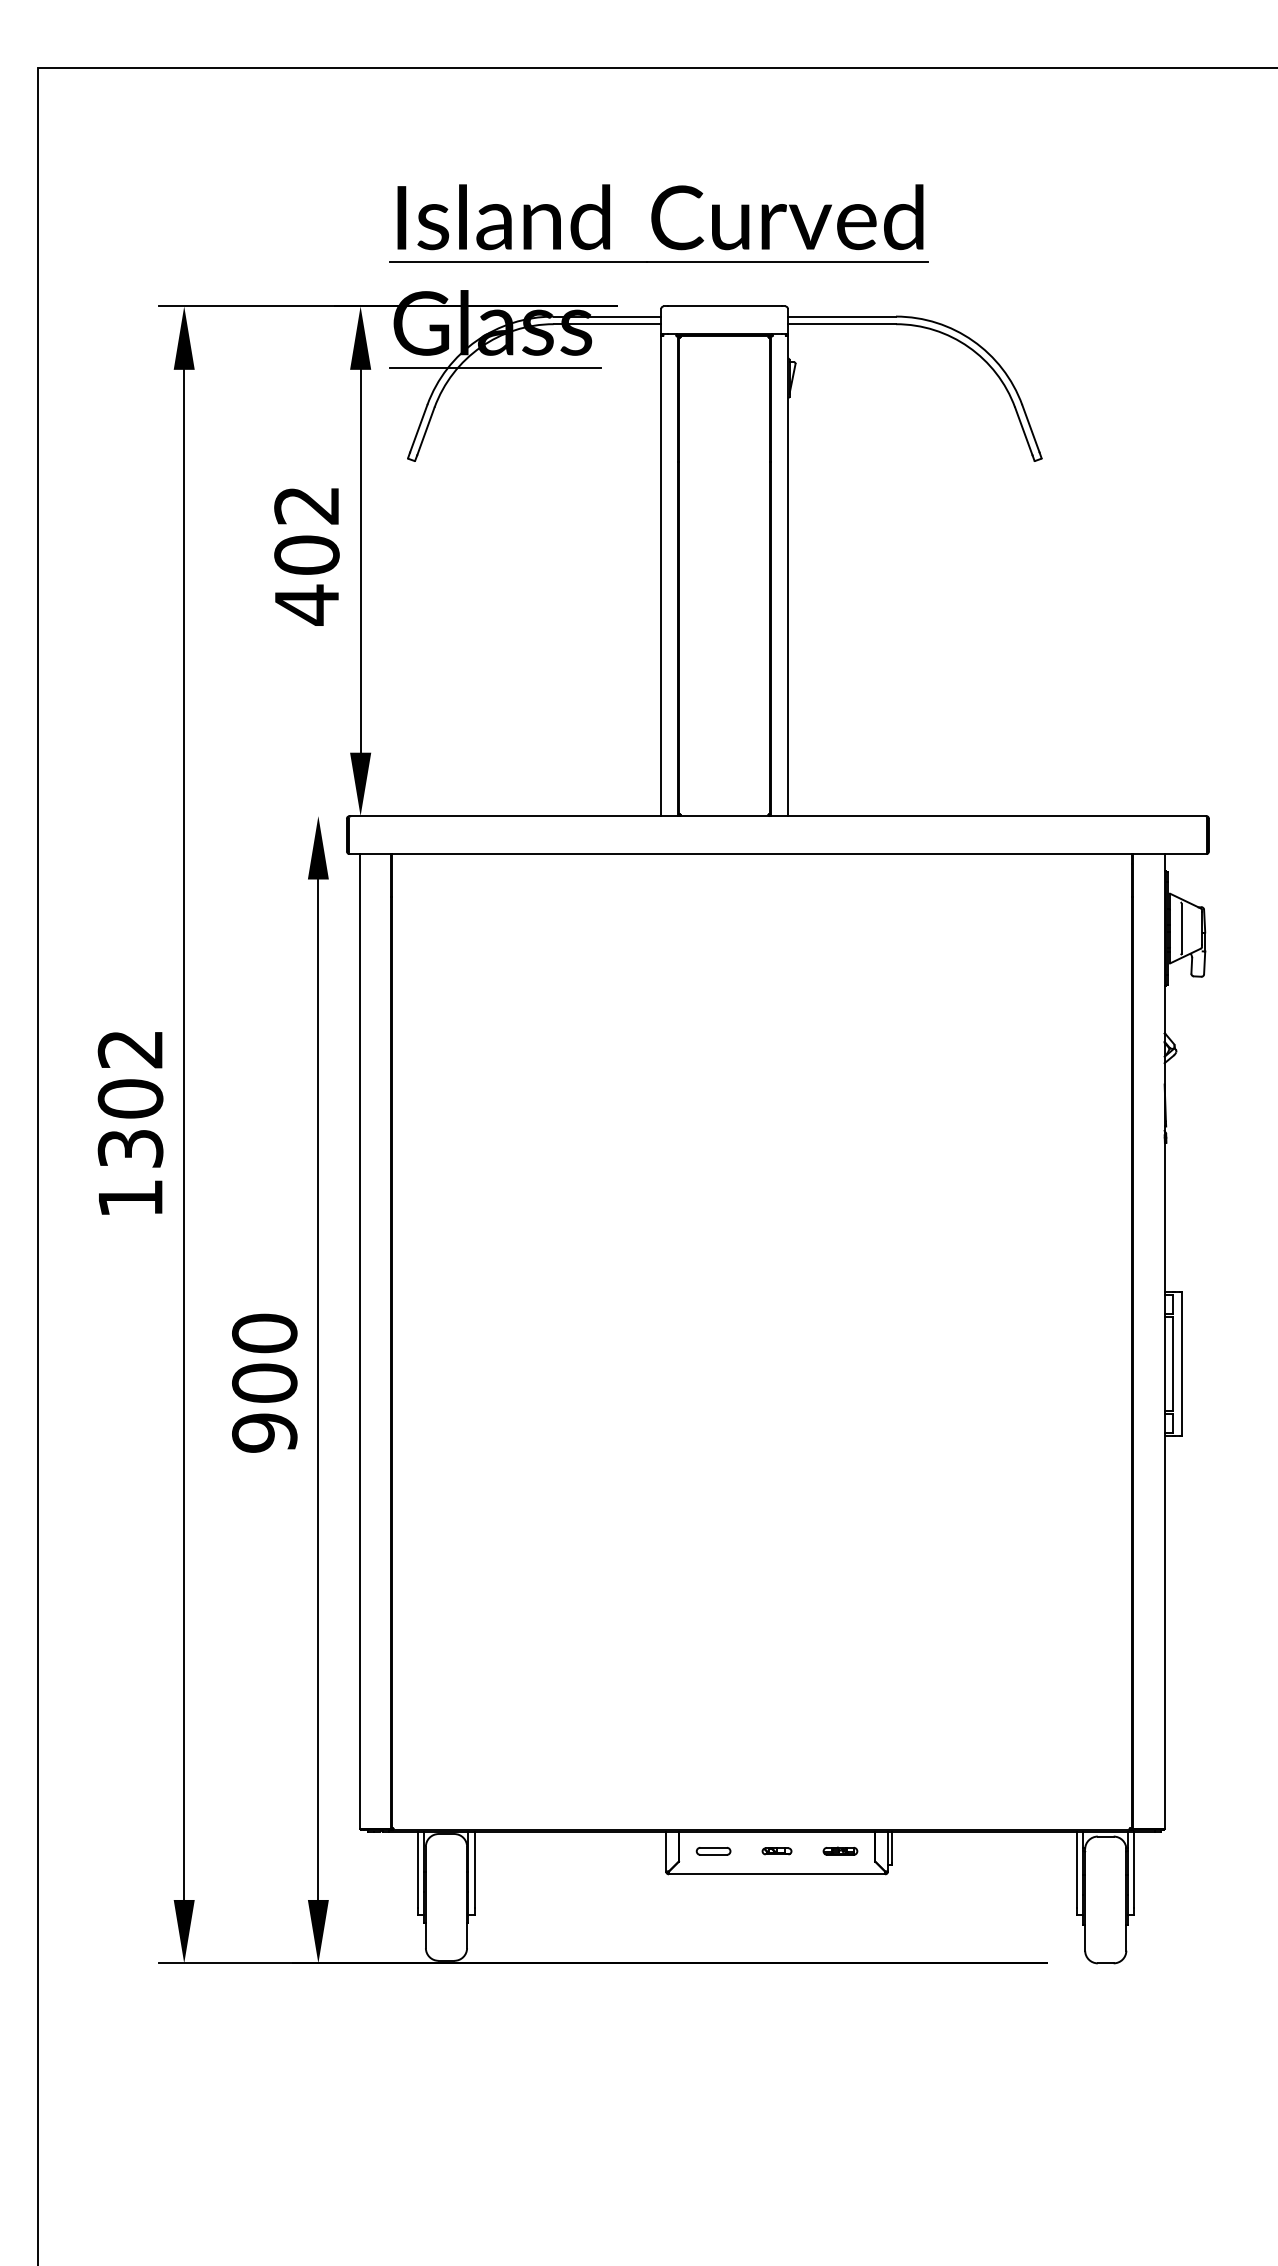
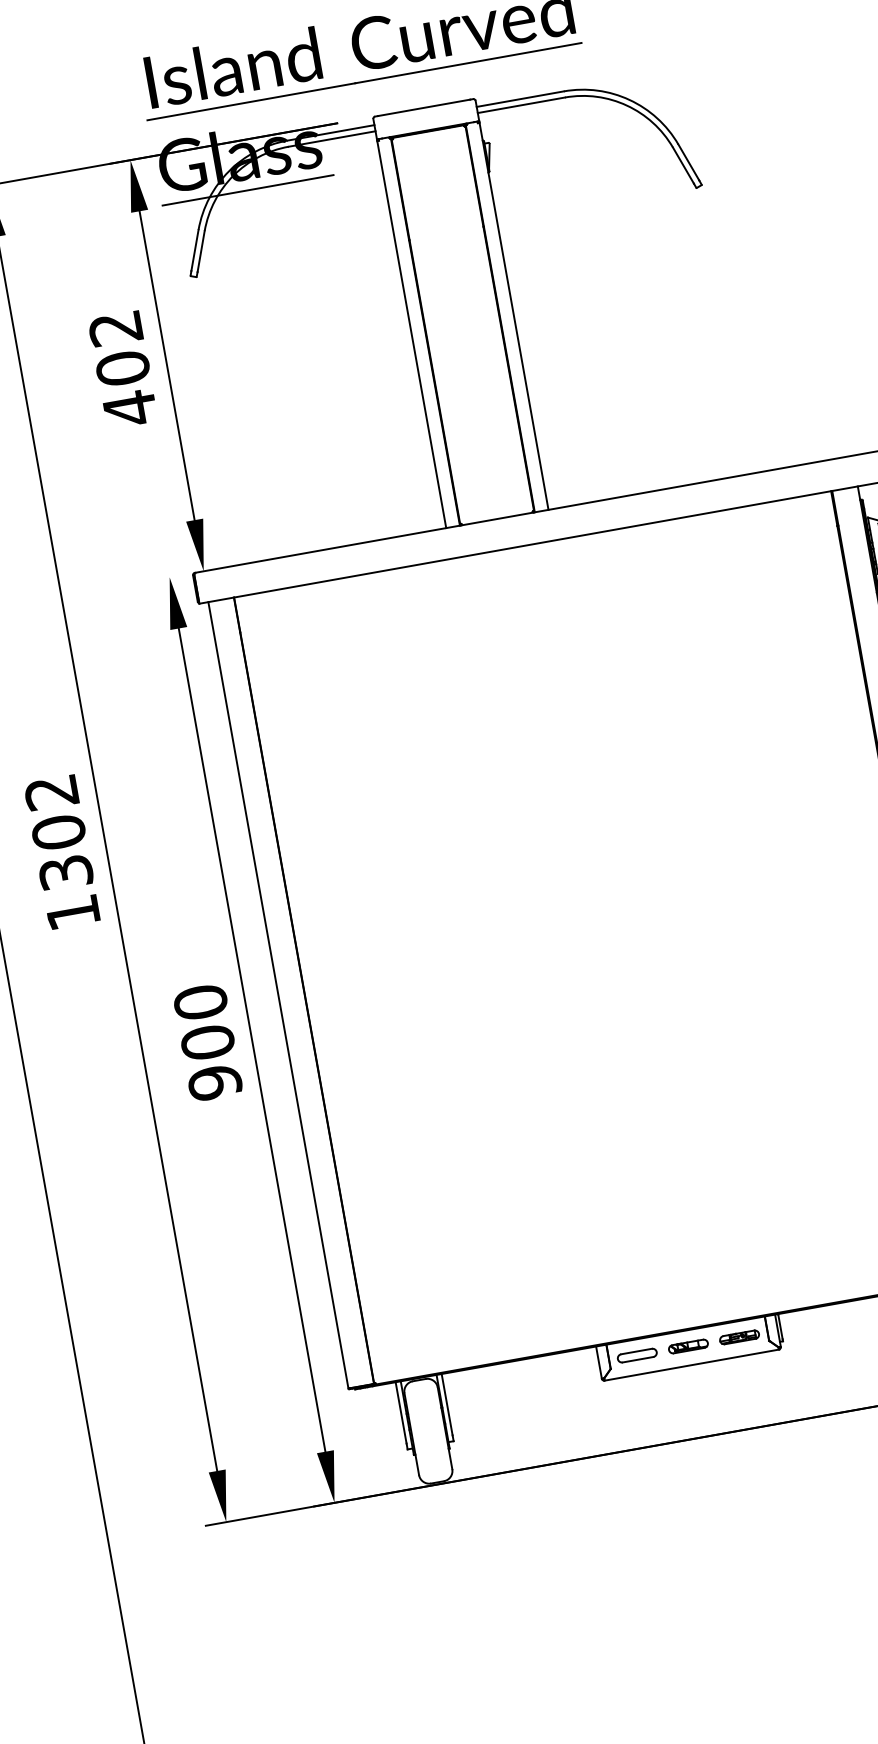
part: (713, 1851) -> (637, 1355), size x1.43
part: (776, 1851) -> (688, 1346), size x1.67
part: (840, 1851) -> (739, 1337), size x1.43

